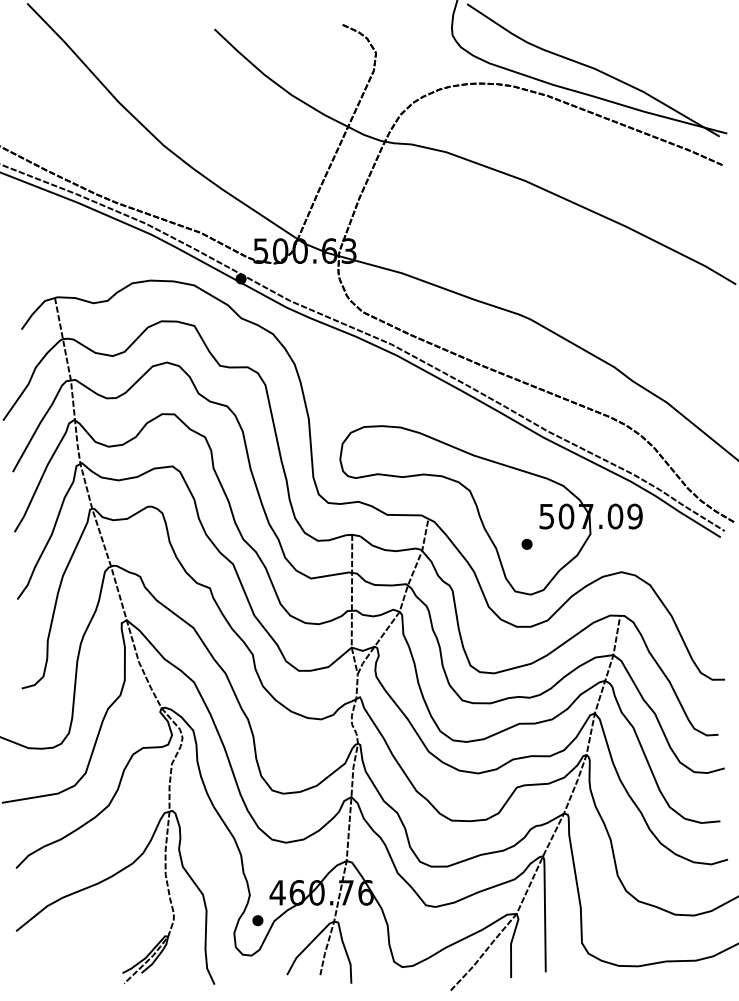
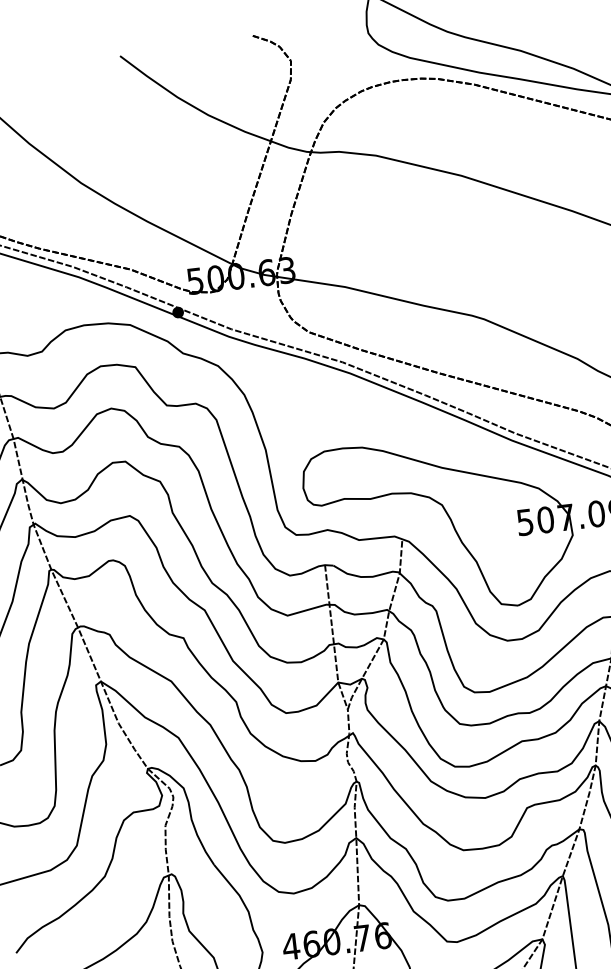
part: (526, 544) -> (507, 553), removed

